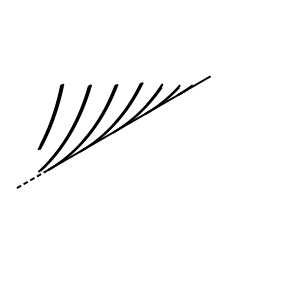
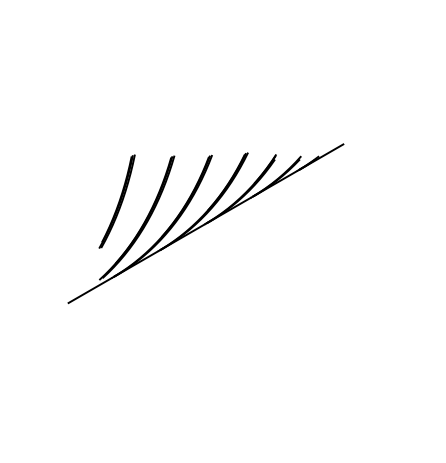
line: (32, 179) -> (90, 290), dashed -> solid

